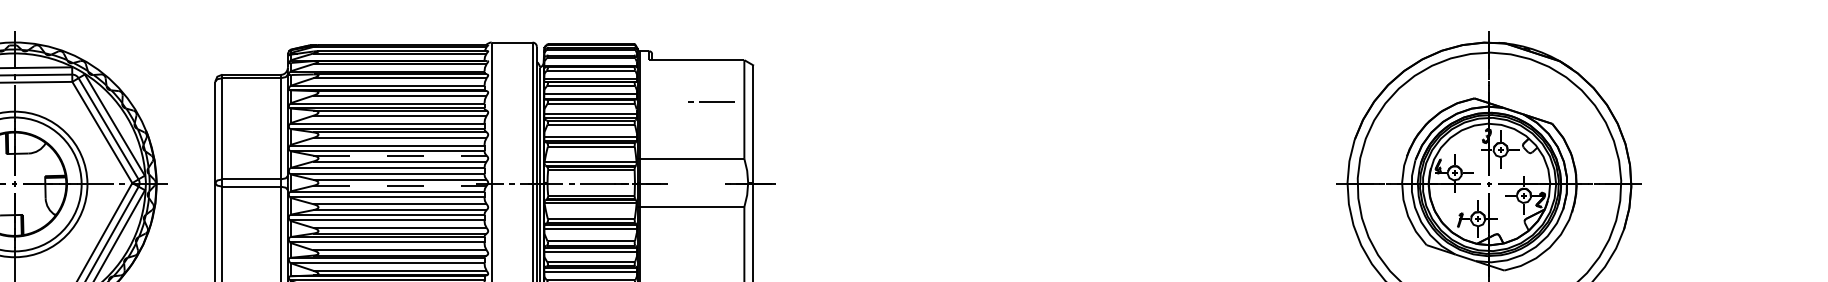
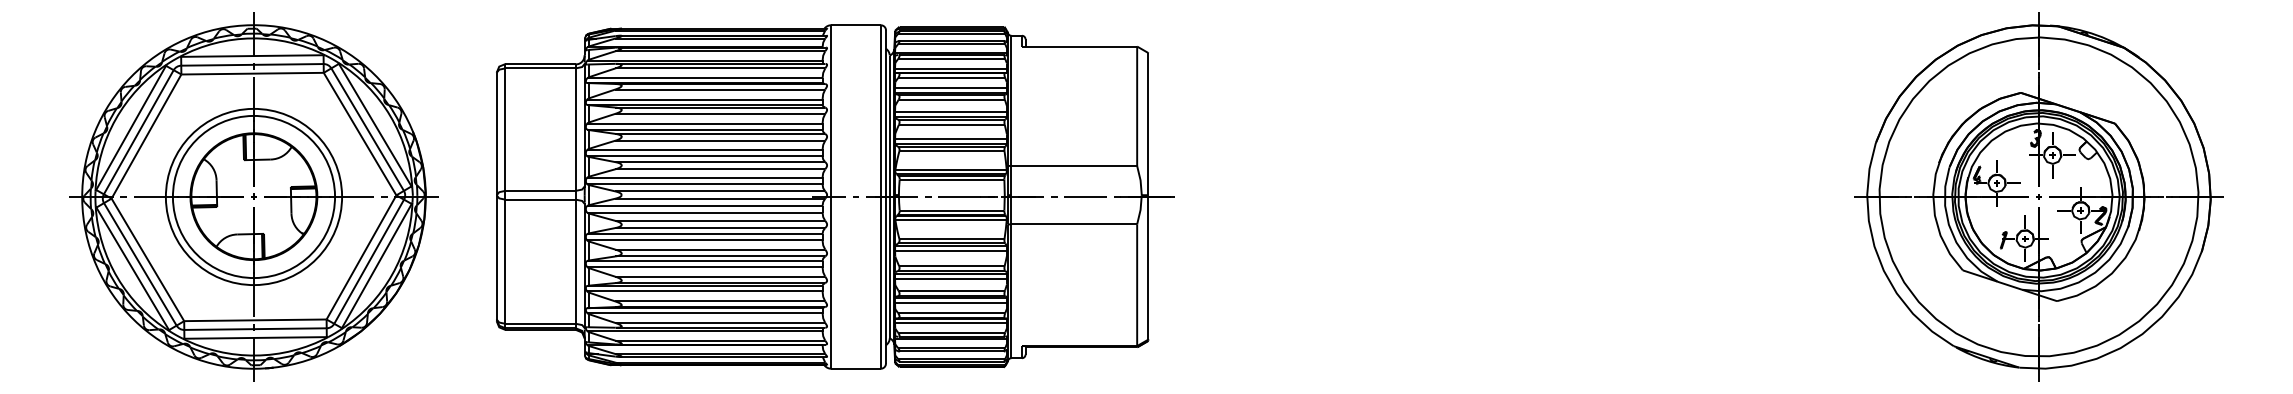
line: (710, 101) -> (1078, 196), moved
line: (400, 155) -> (720, 162), dashed -> solid
line: (400, 185) -> (720, 198), dashed -> solid

